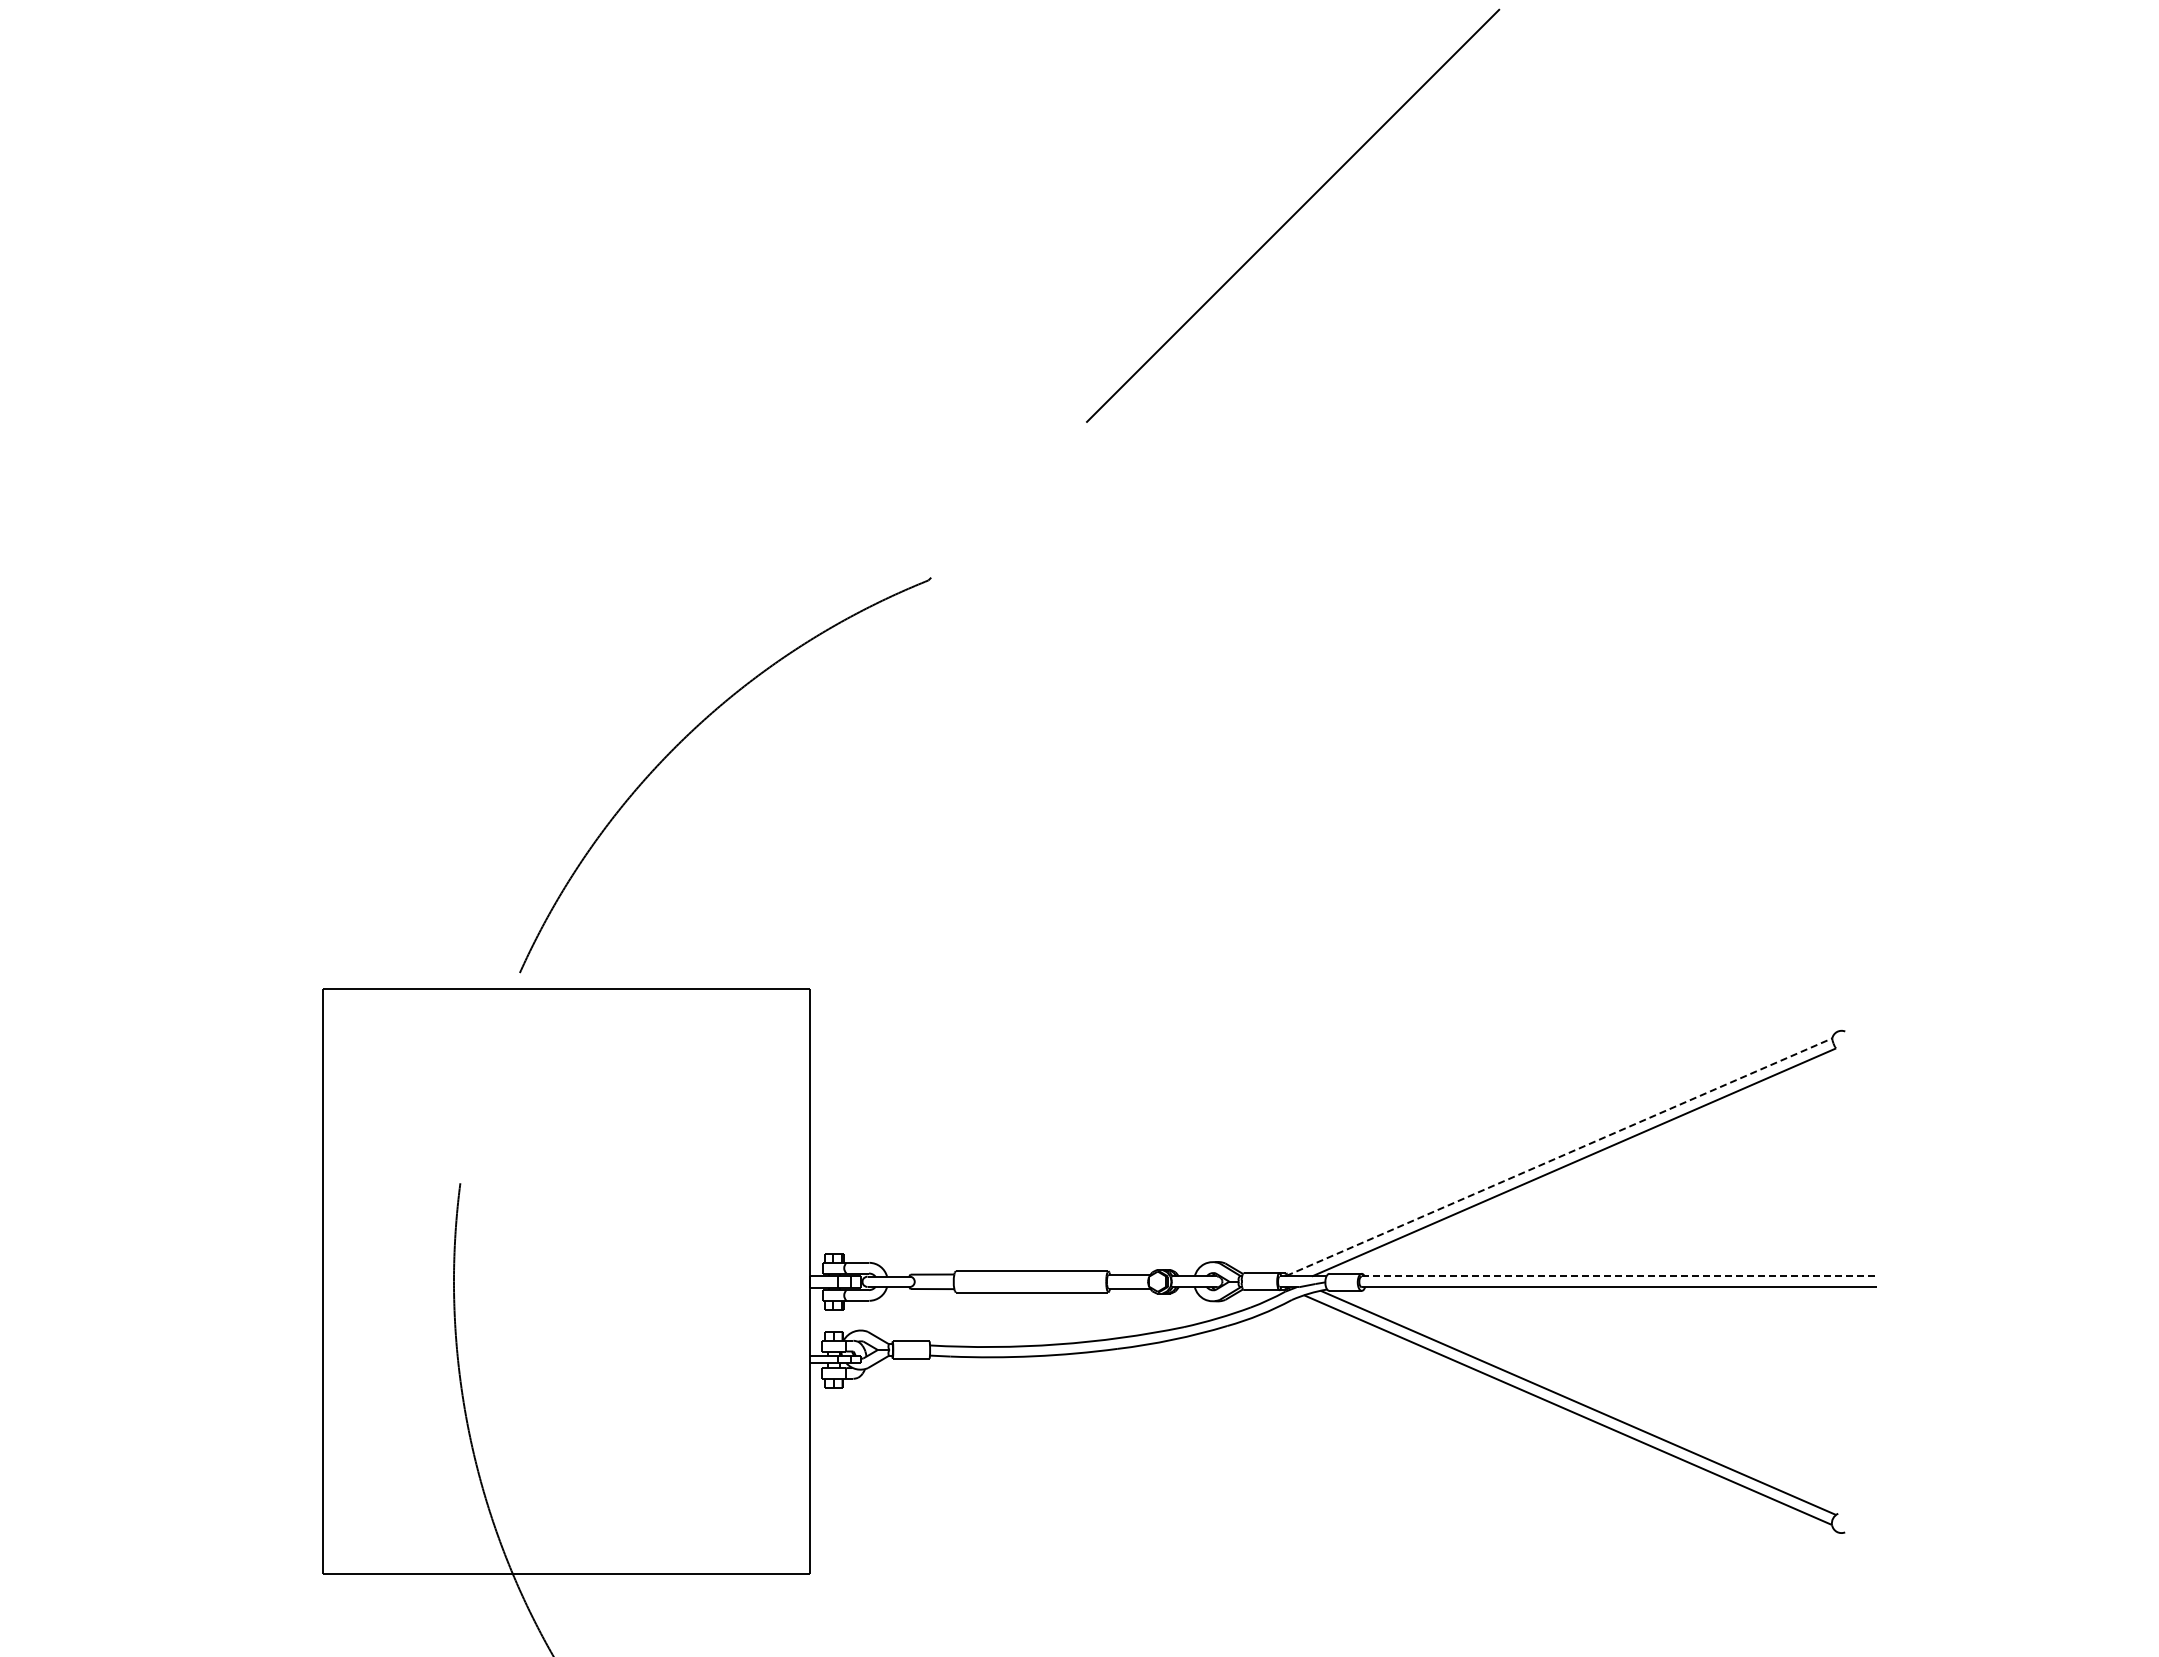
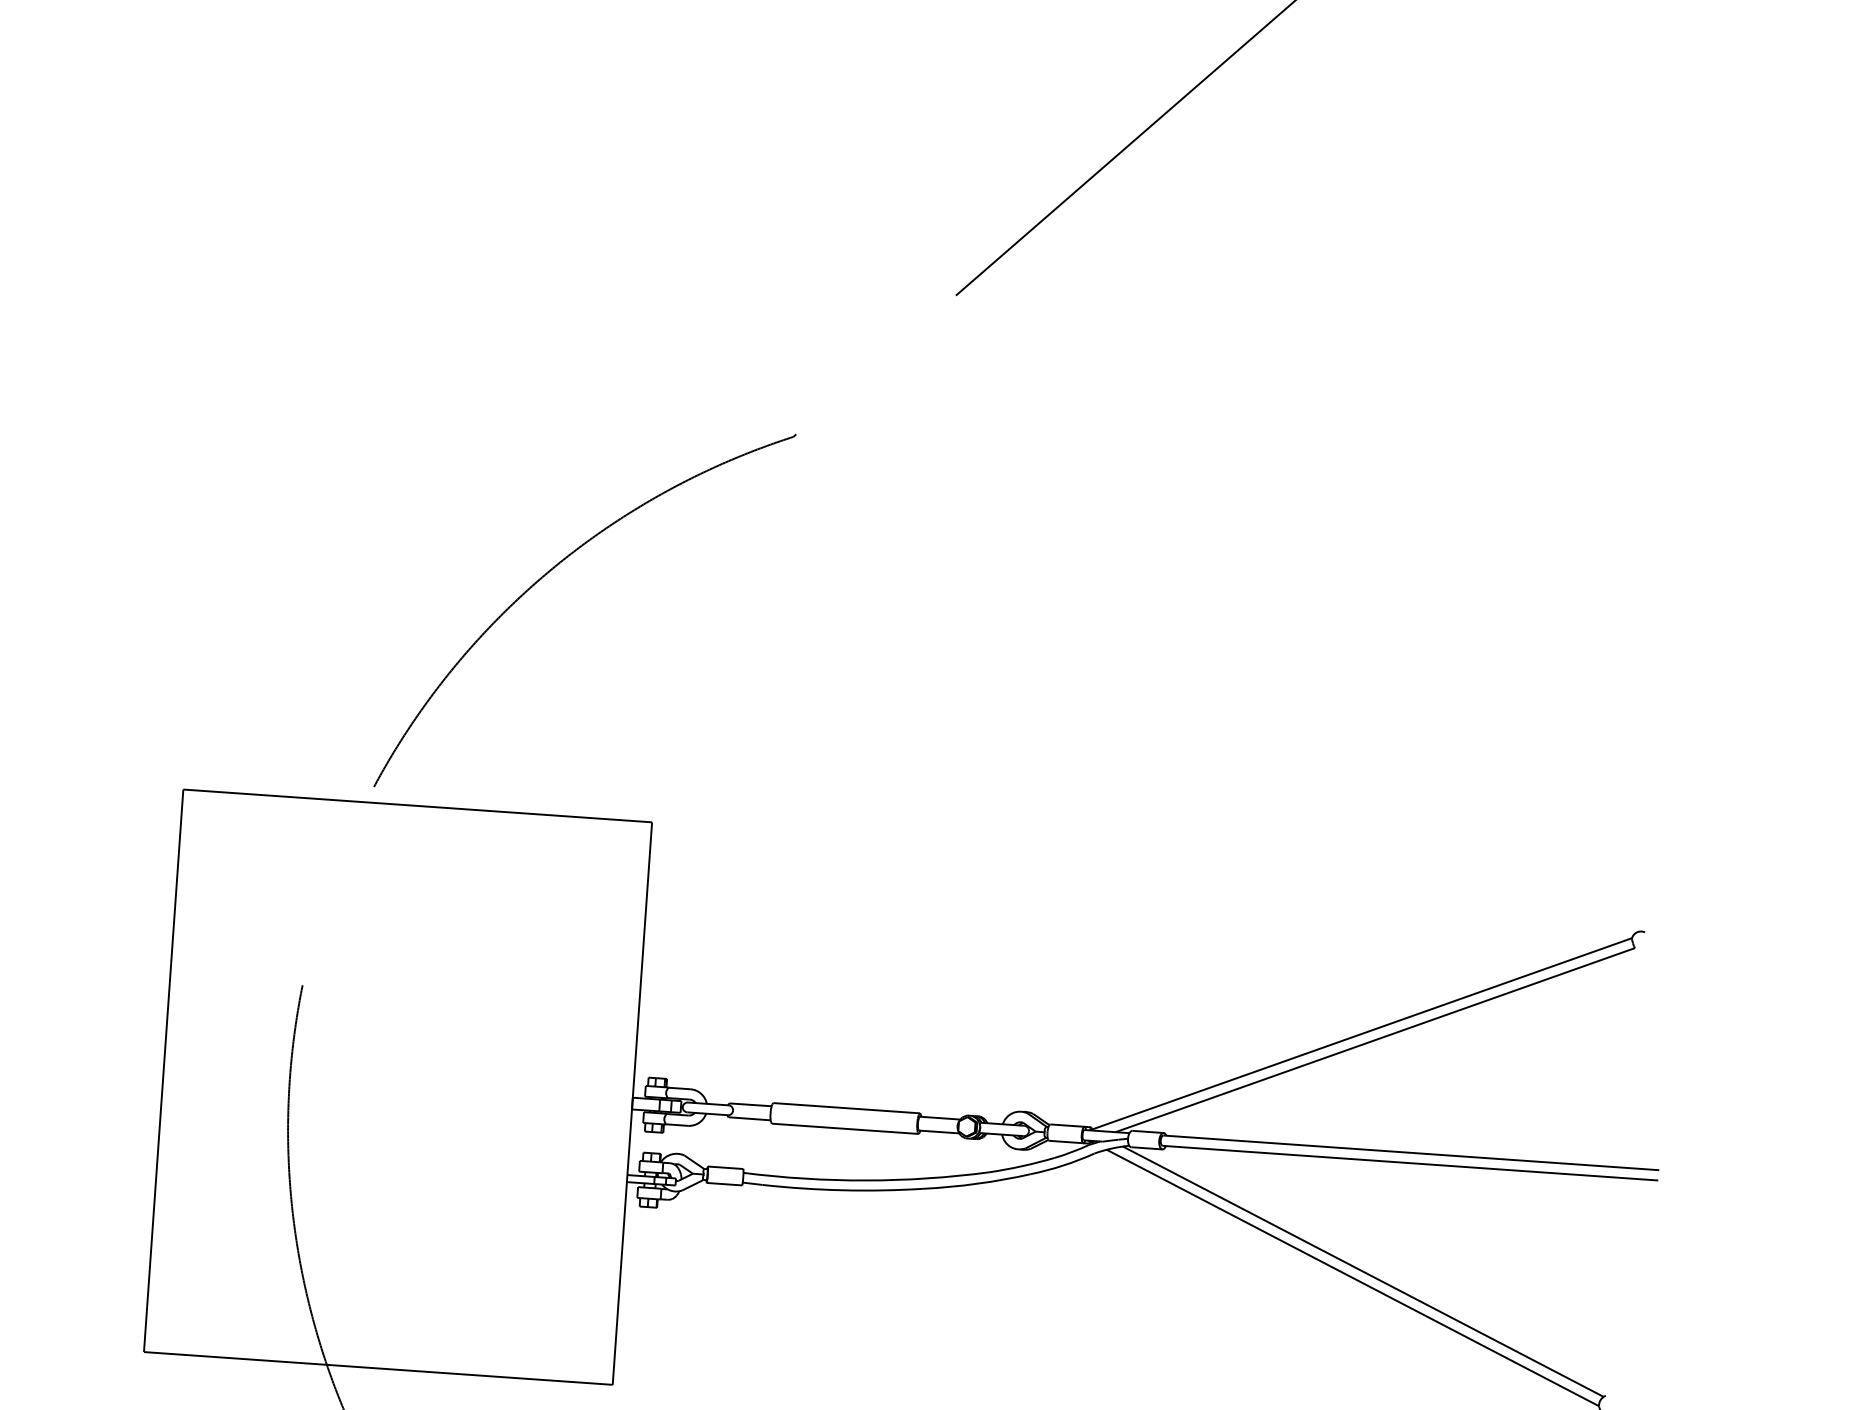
line: (1559, 1157) -> (1361, 1034), dashed -> solid
line: (1619, 1276) -> (1411, 1152), dashed -> solid

